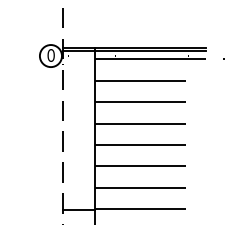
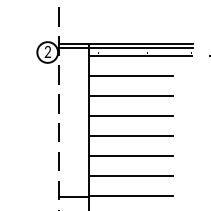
text: (50, 56) -> (47, 52), 0 -> 2

